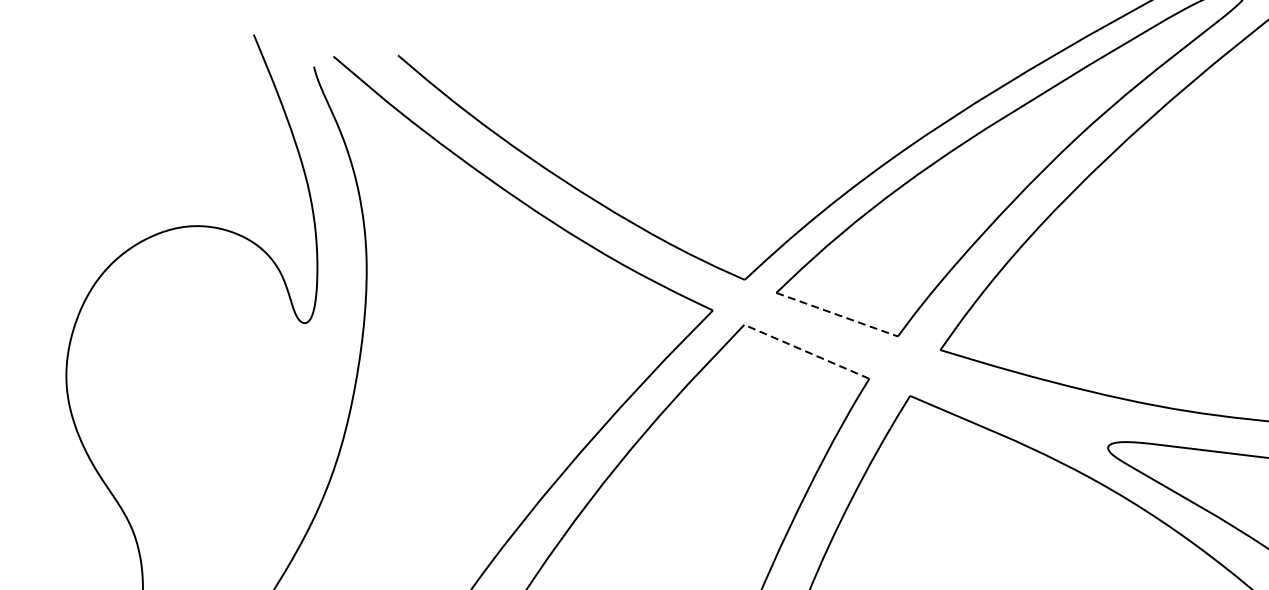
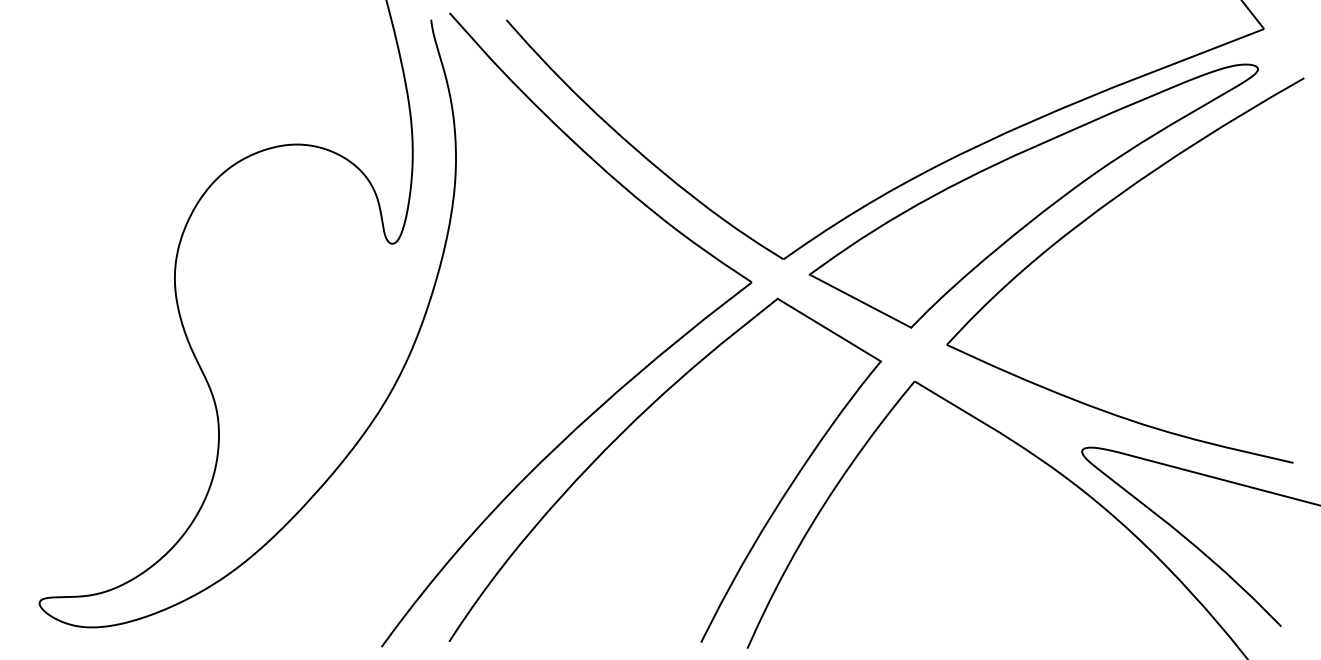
line: (837, 315) -> (860, 301), dashed -> solid
line: (805, 351) -> (828, 329), dashed -> solid

